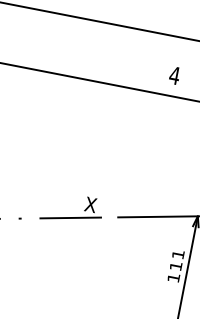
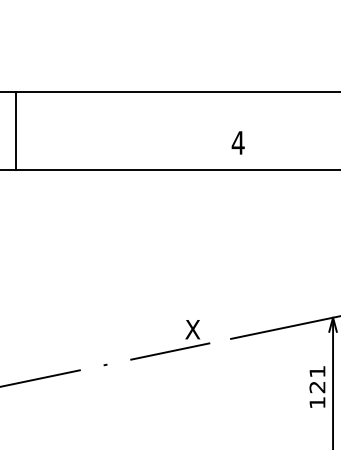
text: (174, 75) -> (237, 142), moved
text: (175, 266) -> (317, 387), 111 -> 121

